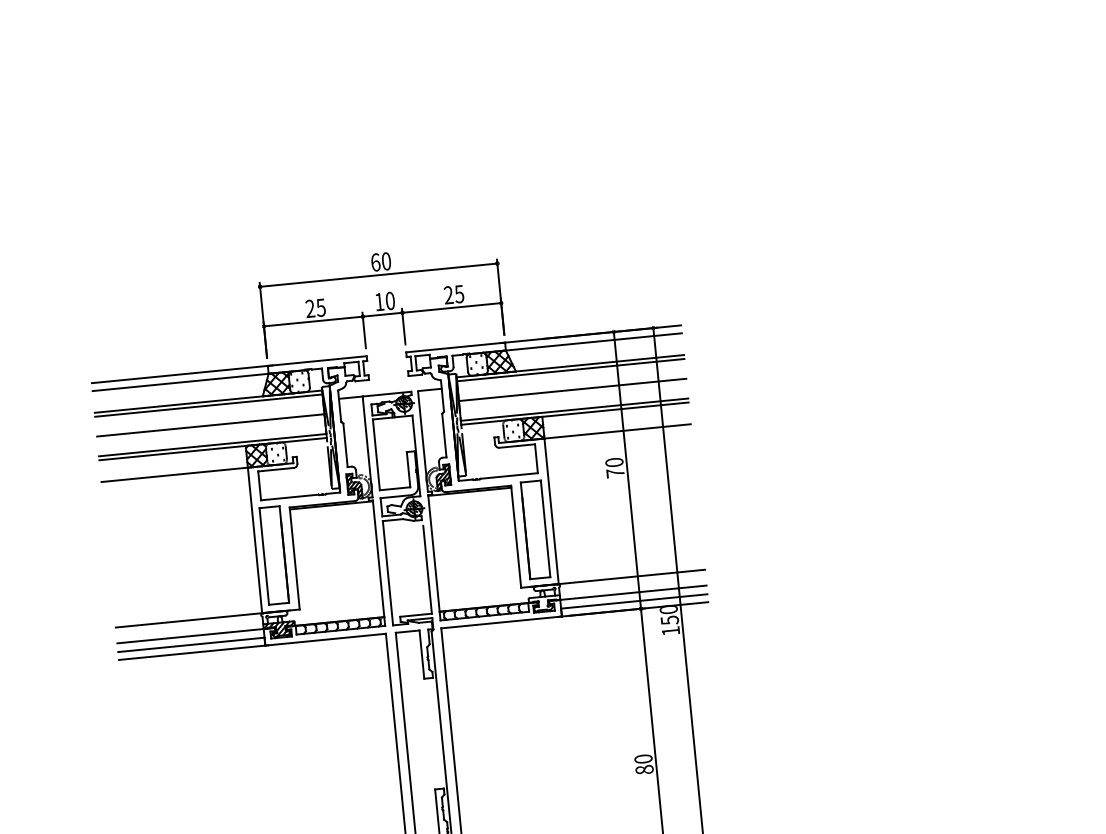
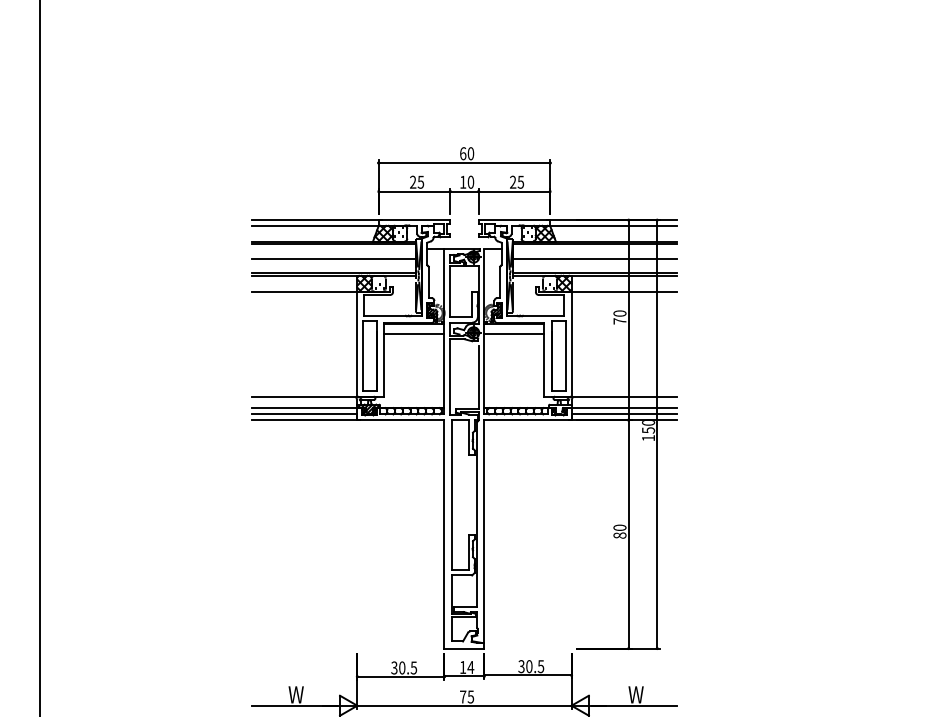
line: (471, 505) -> (514, 334), added
line: (332, 519) -> (414, 334), added

